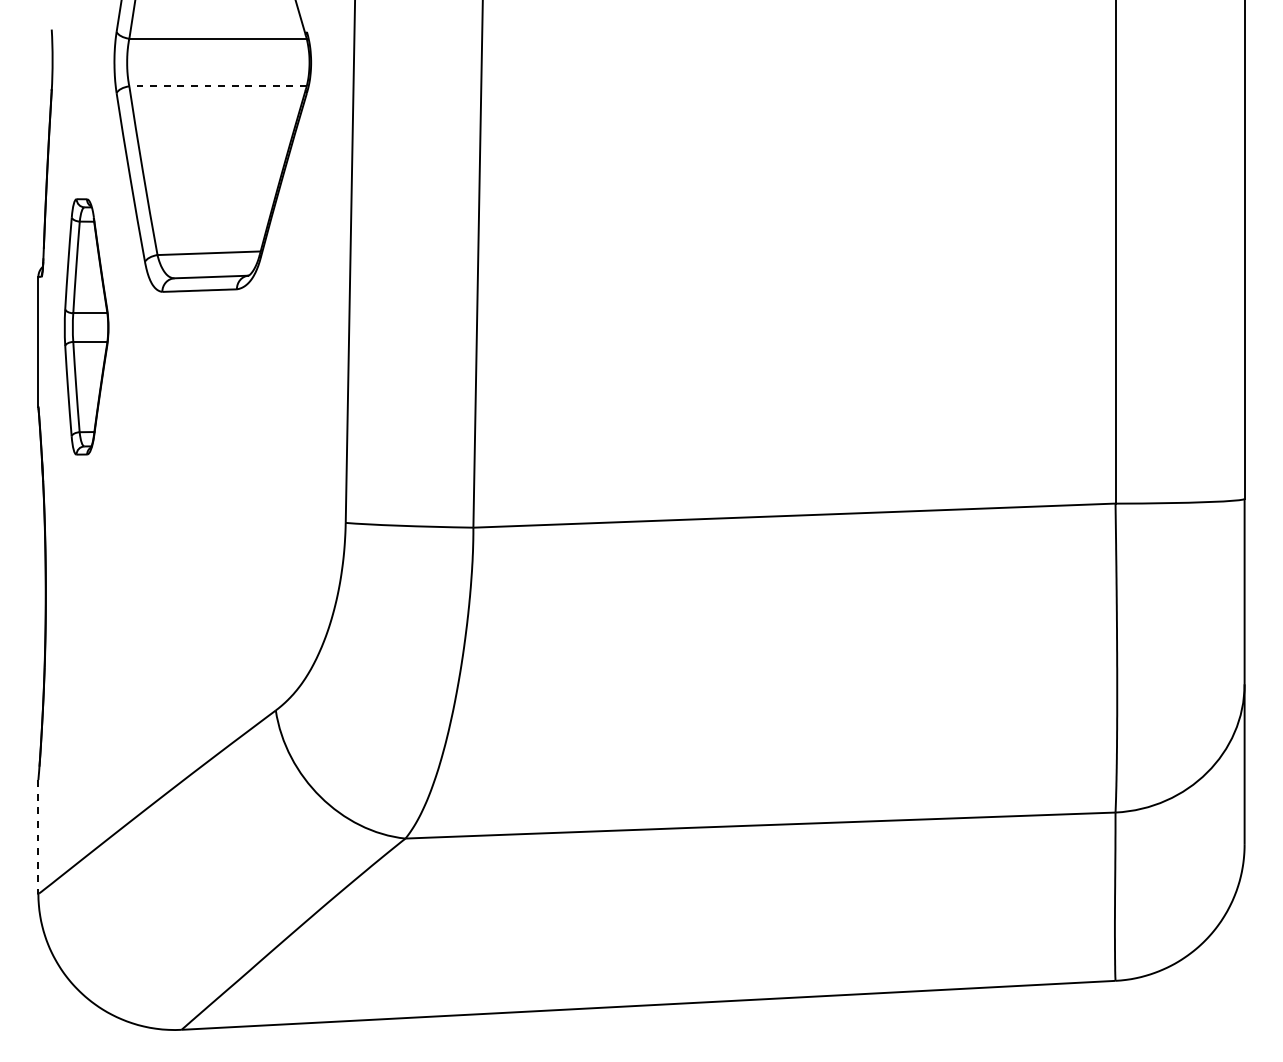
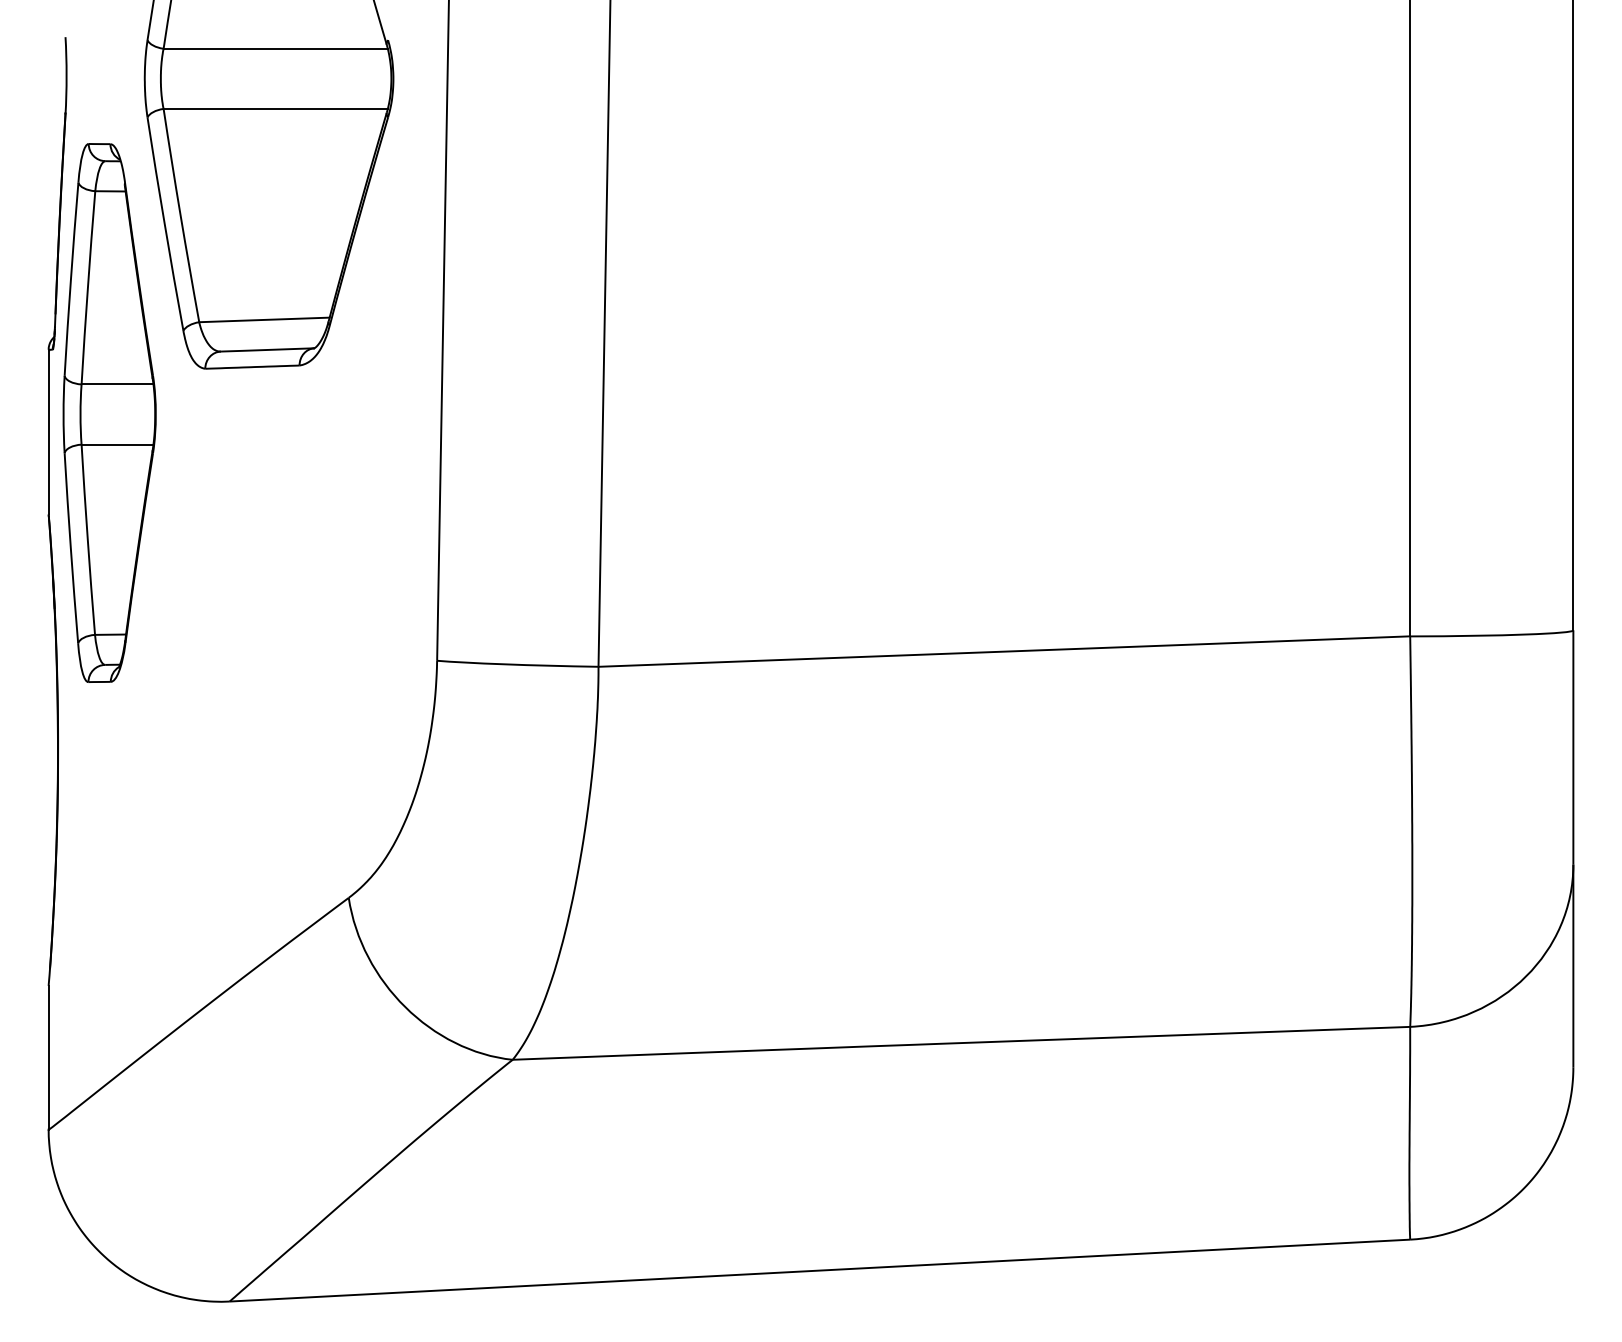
line: (217, 86) -> (275, 108), dashed -> solid
part: (86, 326) -> (109, 412), size x1.67
line: (38, 836) -> (48, 1057), dashed -> solid

